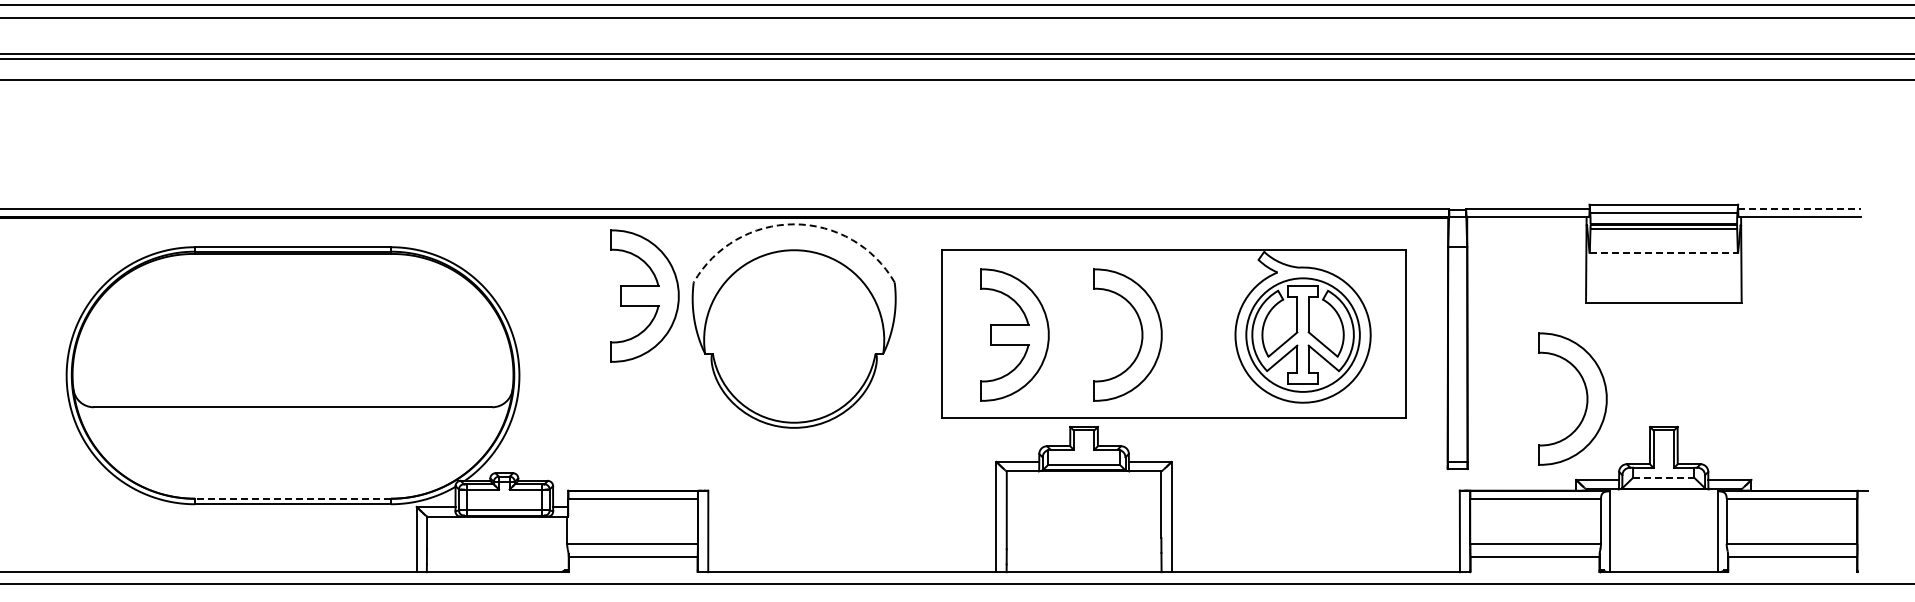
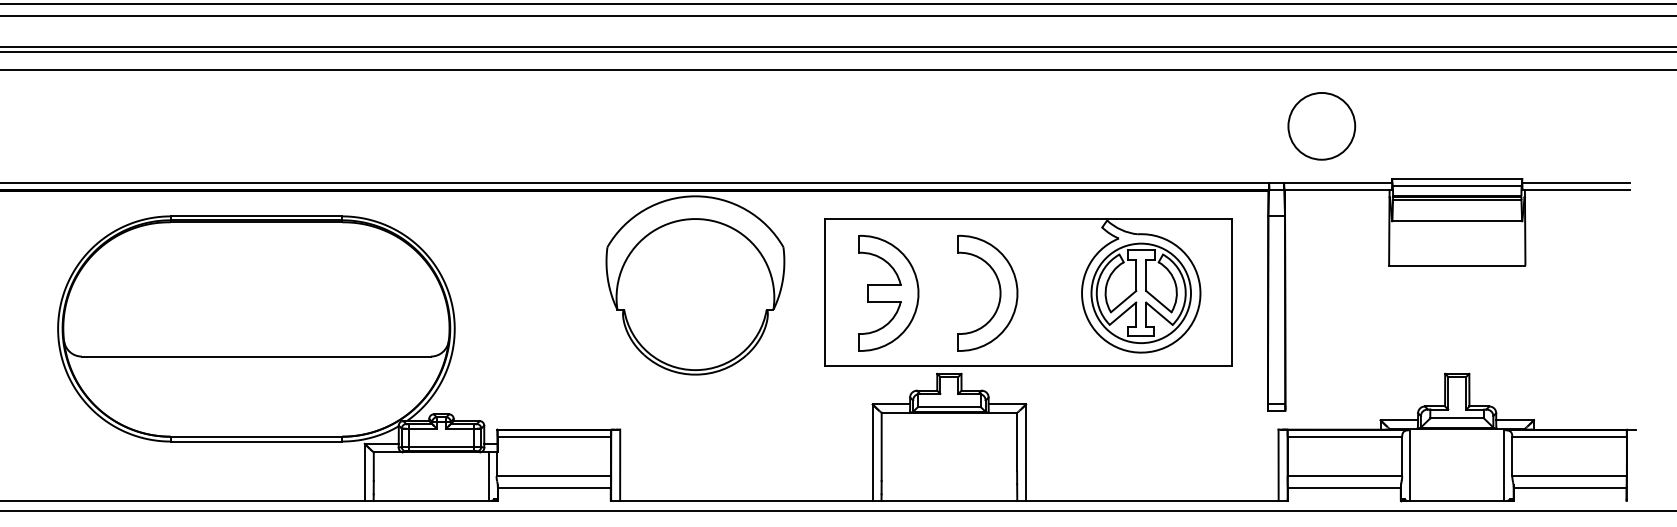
circle: (1509, 144) -> (1322, 126), added
line: (1799, 208) -> (1576, 182), dashed -> solid
arc: (794, 224) -> (695, 196), dashed -> solid
line: (1664, 252) -> (1457, 221), dashed -> solid
part: (644, 295) -> (564, 258), removed
part: (1586, 398) -> (1389, 348), removed
line: (1663, 477) -> (1456, 418), dashed -> solid
line: (293, 498) -> (256, 436), dashed -> solid
line: (558, 544) -> (488, 476), added

